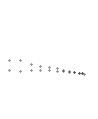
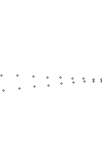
part: (20, 66) -> (33, 81), size x0.62

